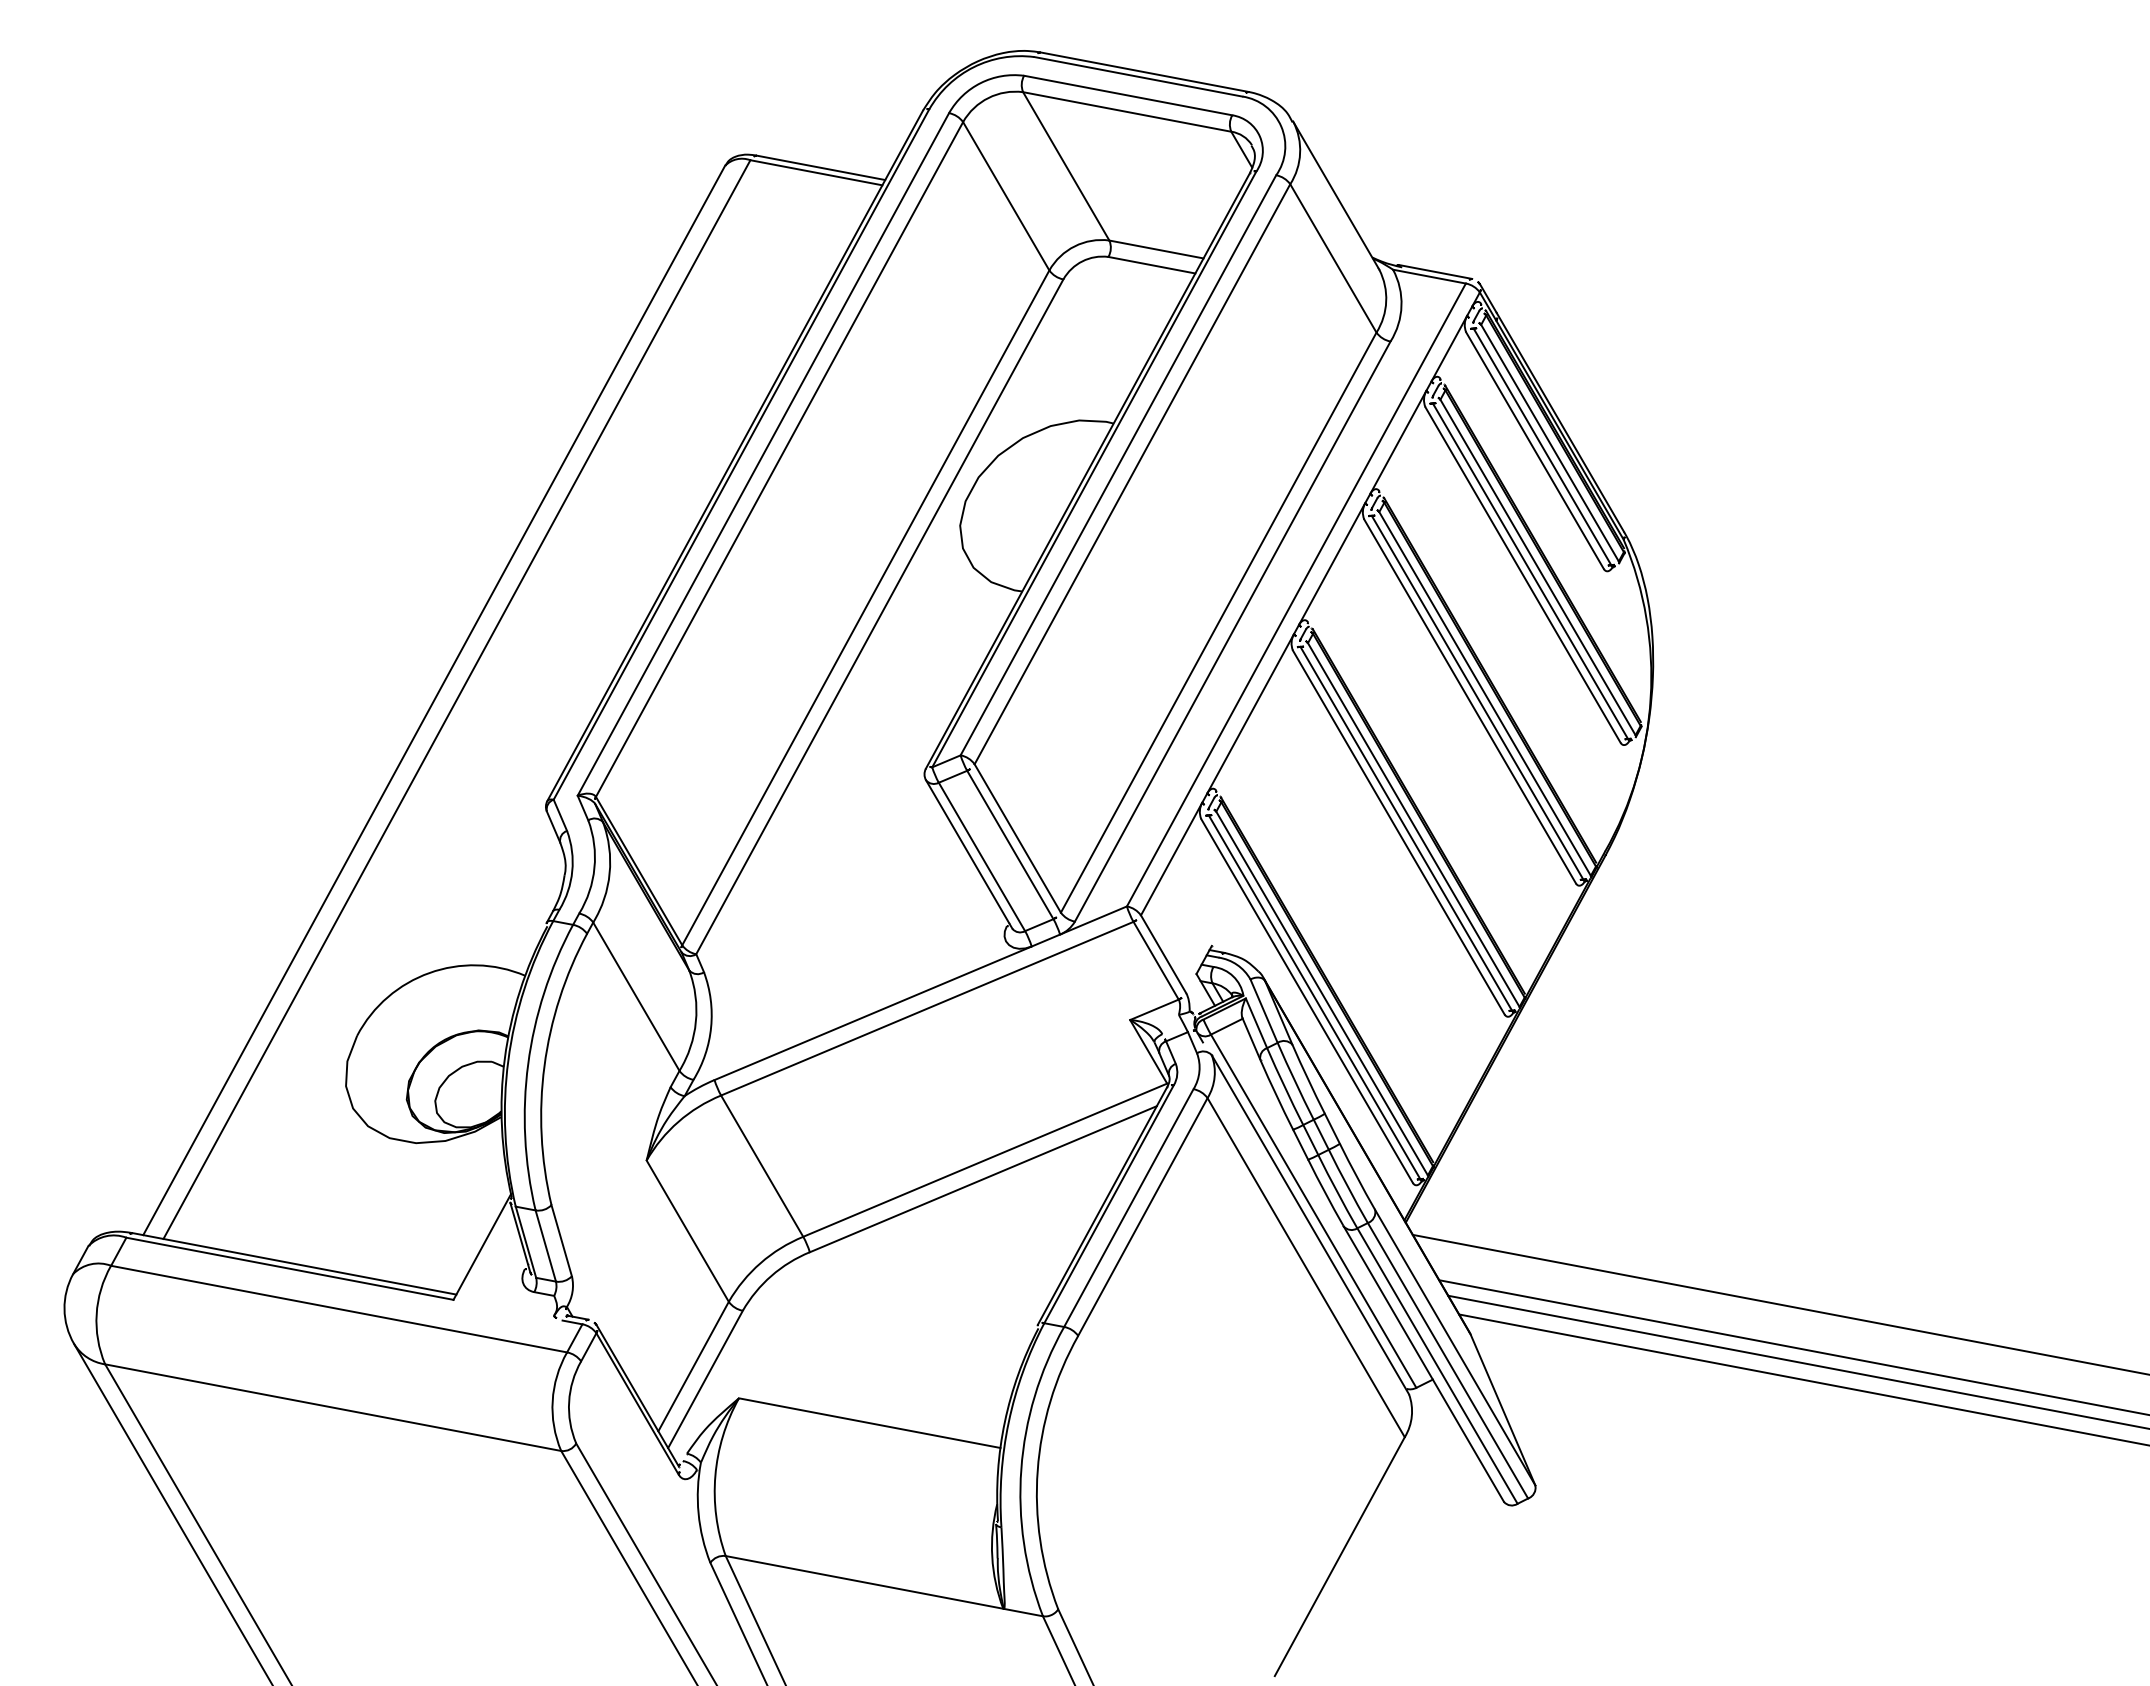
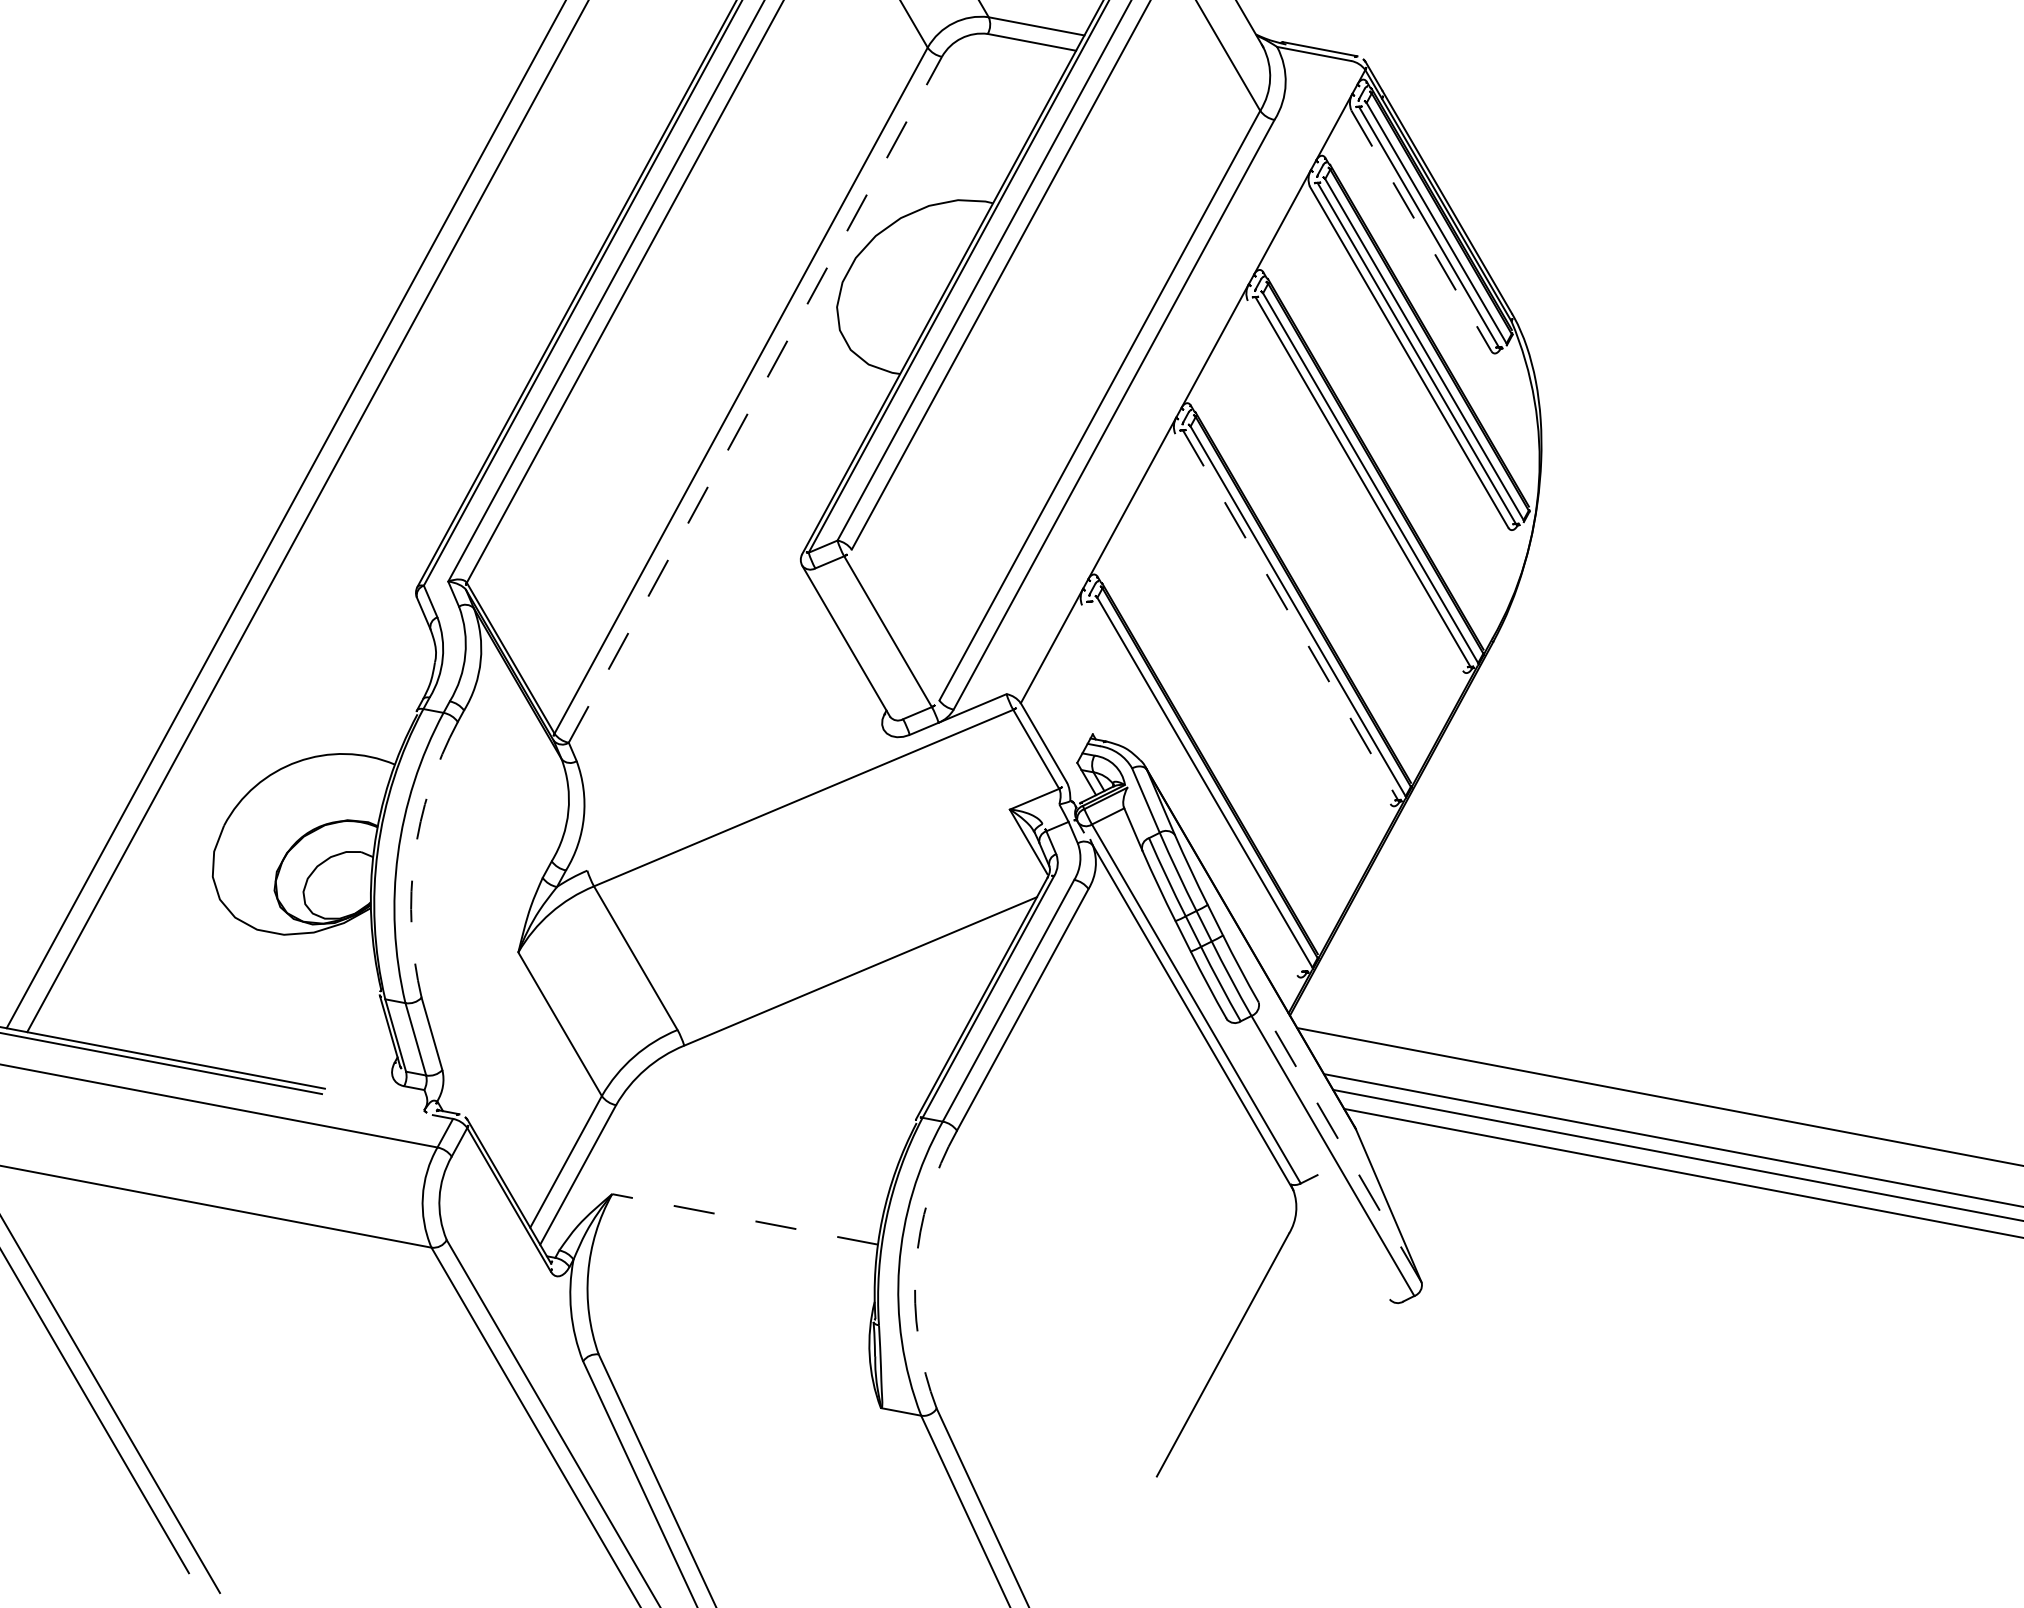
line: (1534, 450) -> (1420, 230), solid -> dashed
line: (1295, 594) -> (1177, 377), removed
line: (880, 616) -> (756, 399), solid -> dashed
line: (1469, 701) -> (1354, 485), removed
line: (1406, 829) -> (1290, 615), solid -> dashed
line: (1398, 832) -> (1282, 618), removed
line: (1017, 838) -> (895, 625), removed
line: (981, 856) -> (858, 643), removed
line: (636, 996) -> (508, 785), removed
line: (1314, 997) -> (1197, 786), removed
line: (1306, 1000) -> (1189, 789), removed
line: (872, 1013) -> (747, 802), removed
line: (1256, 1023) -> (1138, 813), removed
arc: (544, 1066) -> (414, 856), solid -> dashed
line: (985, 1159) -> (862, 951), removed
line: (481, 1246) -> (350, 1039), removed
line: (1305, 1267) -> (1188, 1061), removed
line: (1454, 1347) -> (1339, 1142), solid -> dashed
line: (1423, 1363) -> (1308, 1158), removed
line: (1437, 1365) -> (1322, 1160), removed
line: (869, 1423) -> (744, 1219), solid -> dashed
arc: (1037, 1470) -> (915, 1267), solid -> dashed
line: (864, 1582) -> (739, 1381), removed

